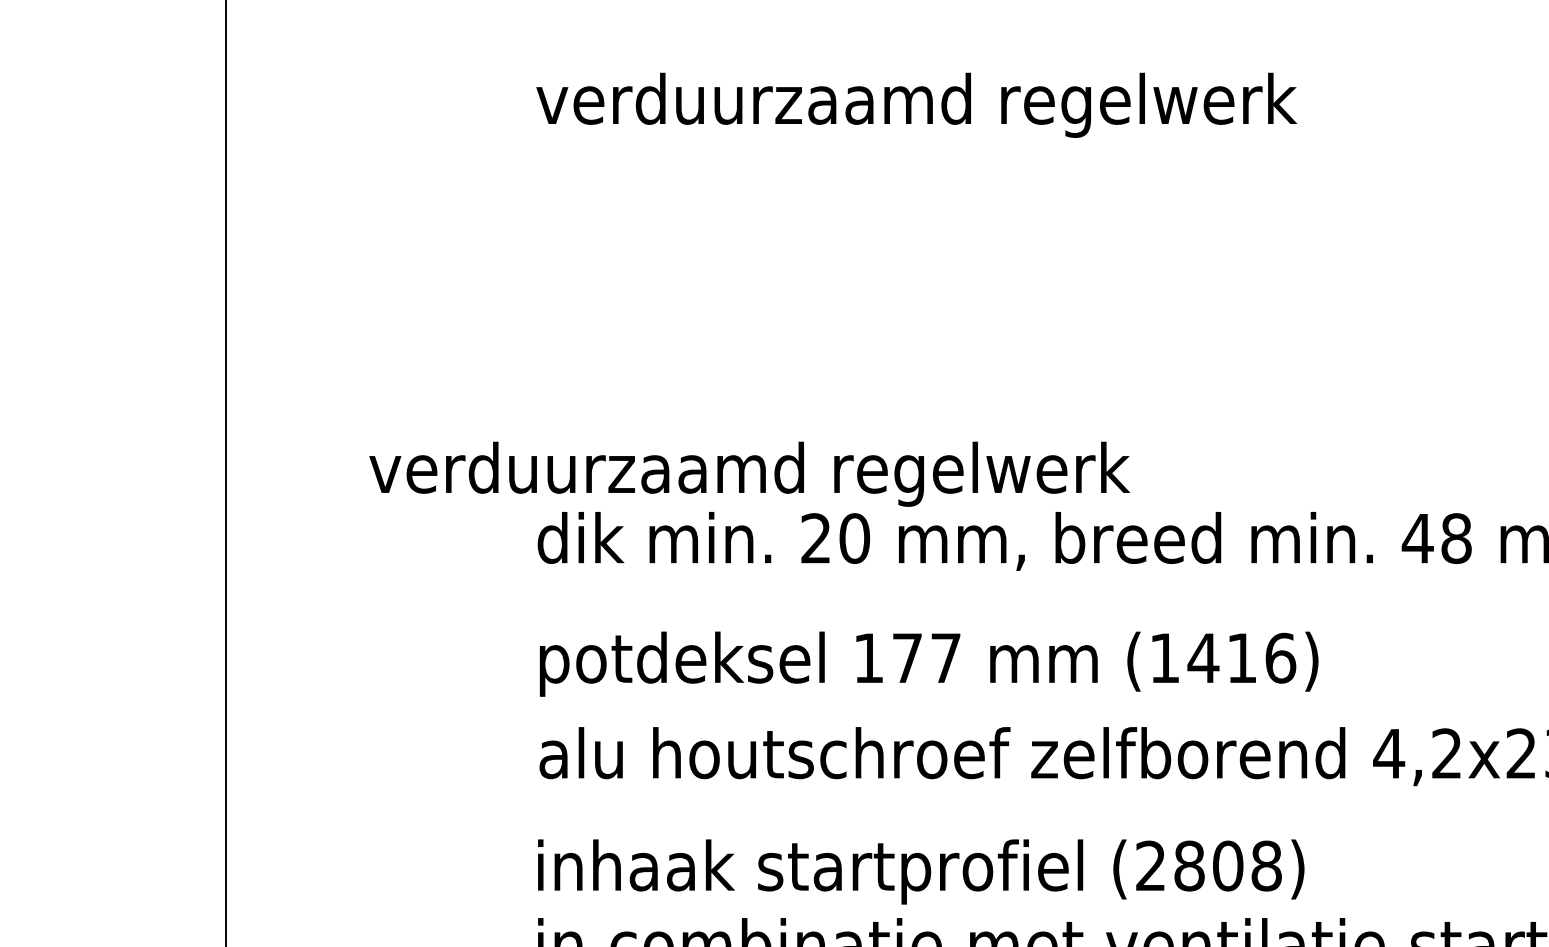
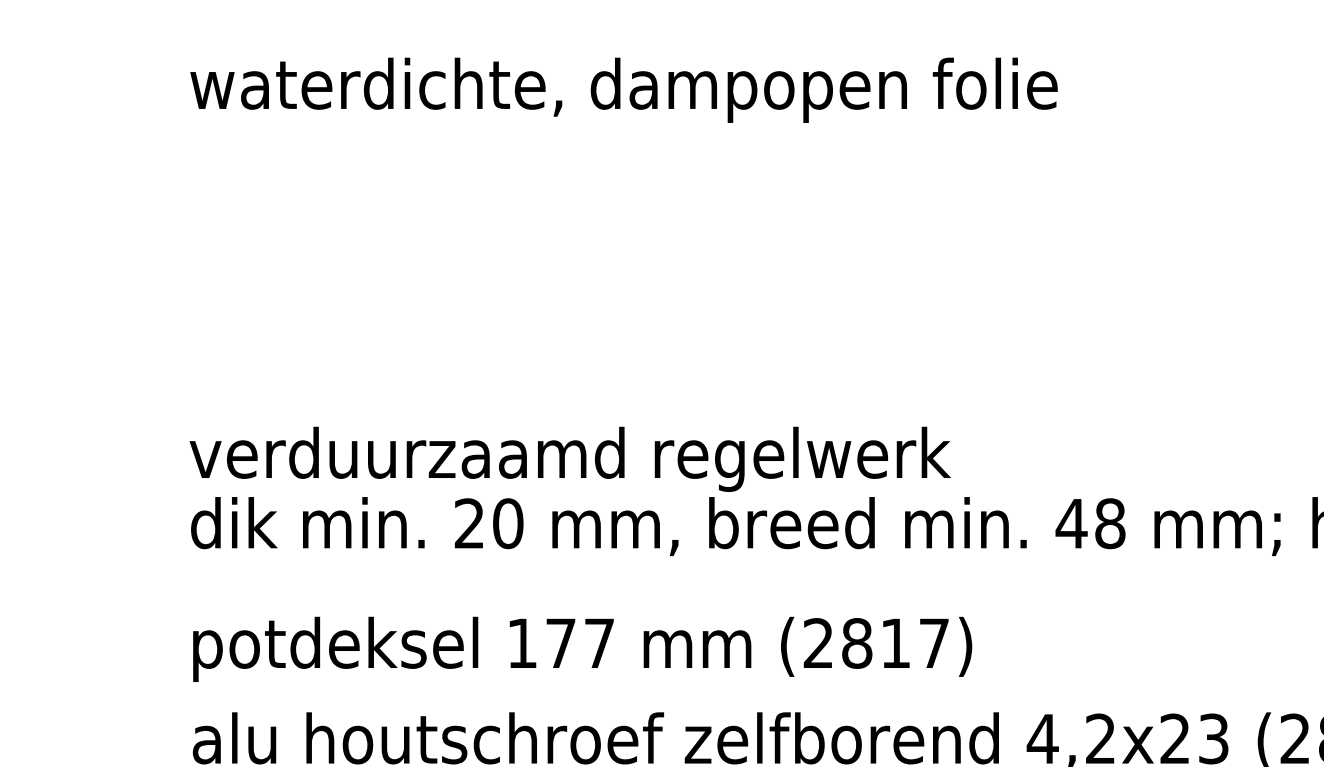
text: (969, 104) -> (623, 89), verduurzaamd regelwerk -> waterdichte, dampopen folie
text: (749, 473) -> (569, 458), moved
text: (1223, 657) -> (877, 642), (1416) -> (2817)

